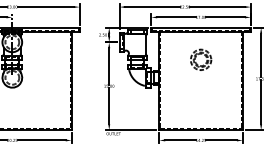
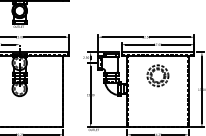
part: (200, 59) -> (157, 75), size x1.4

